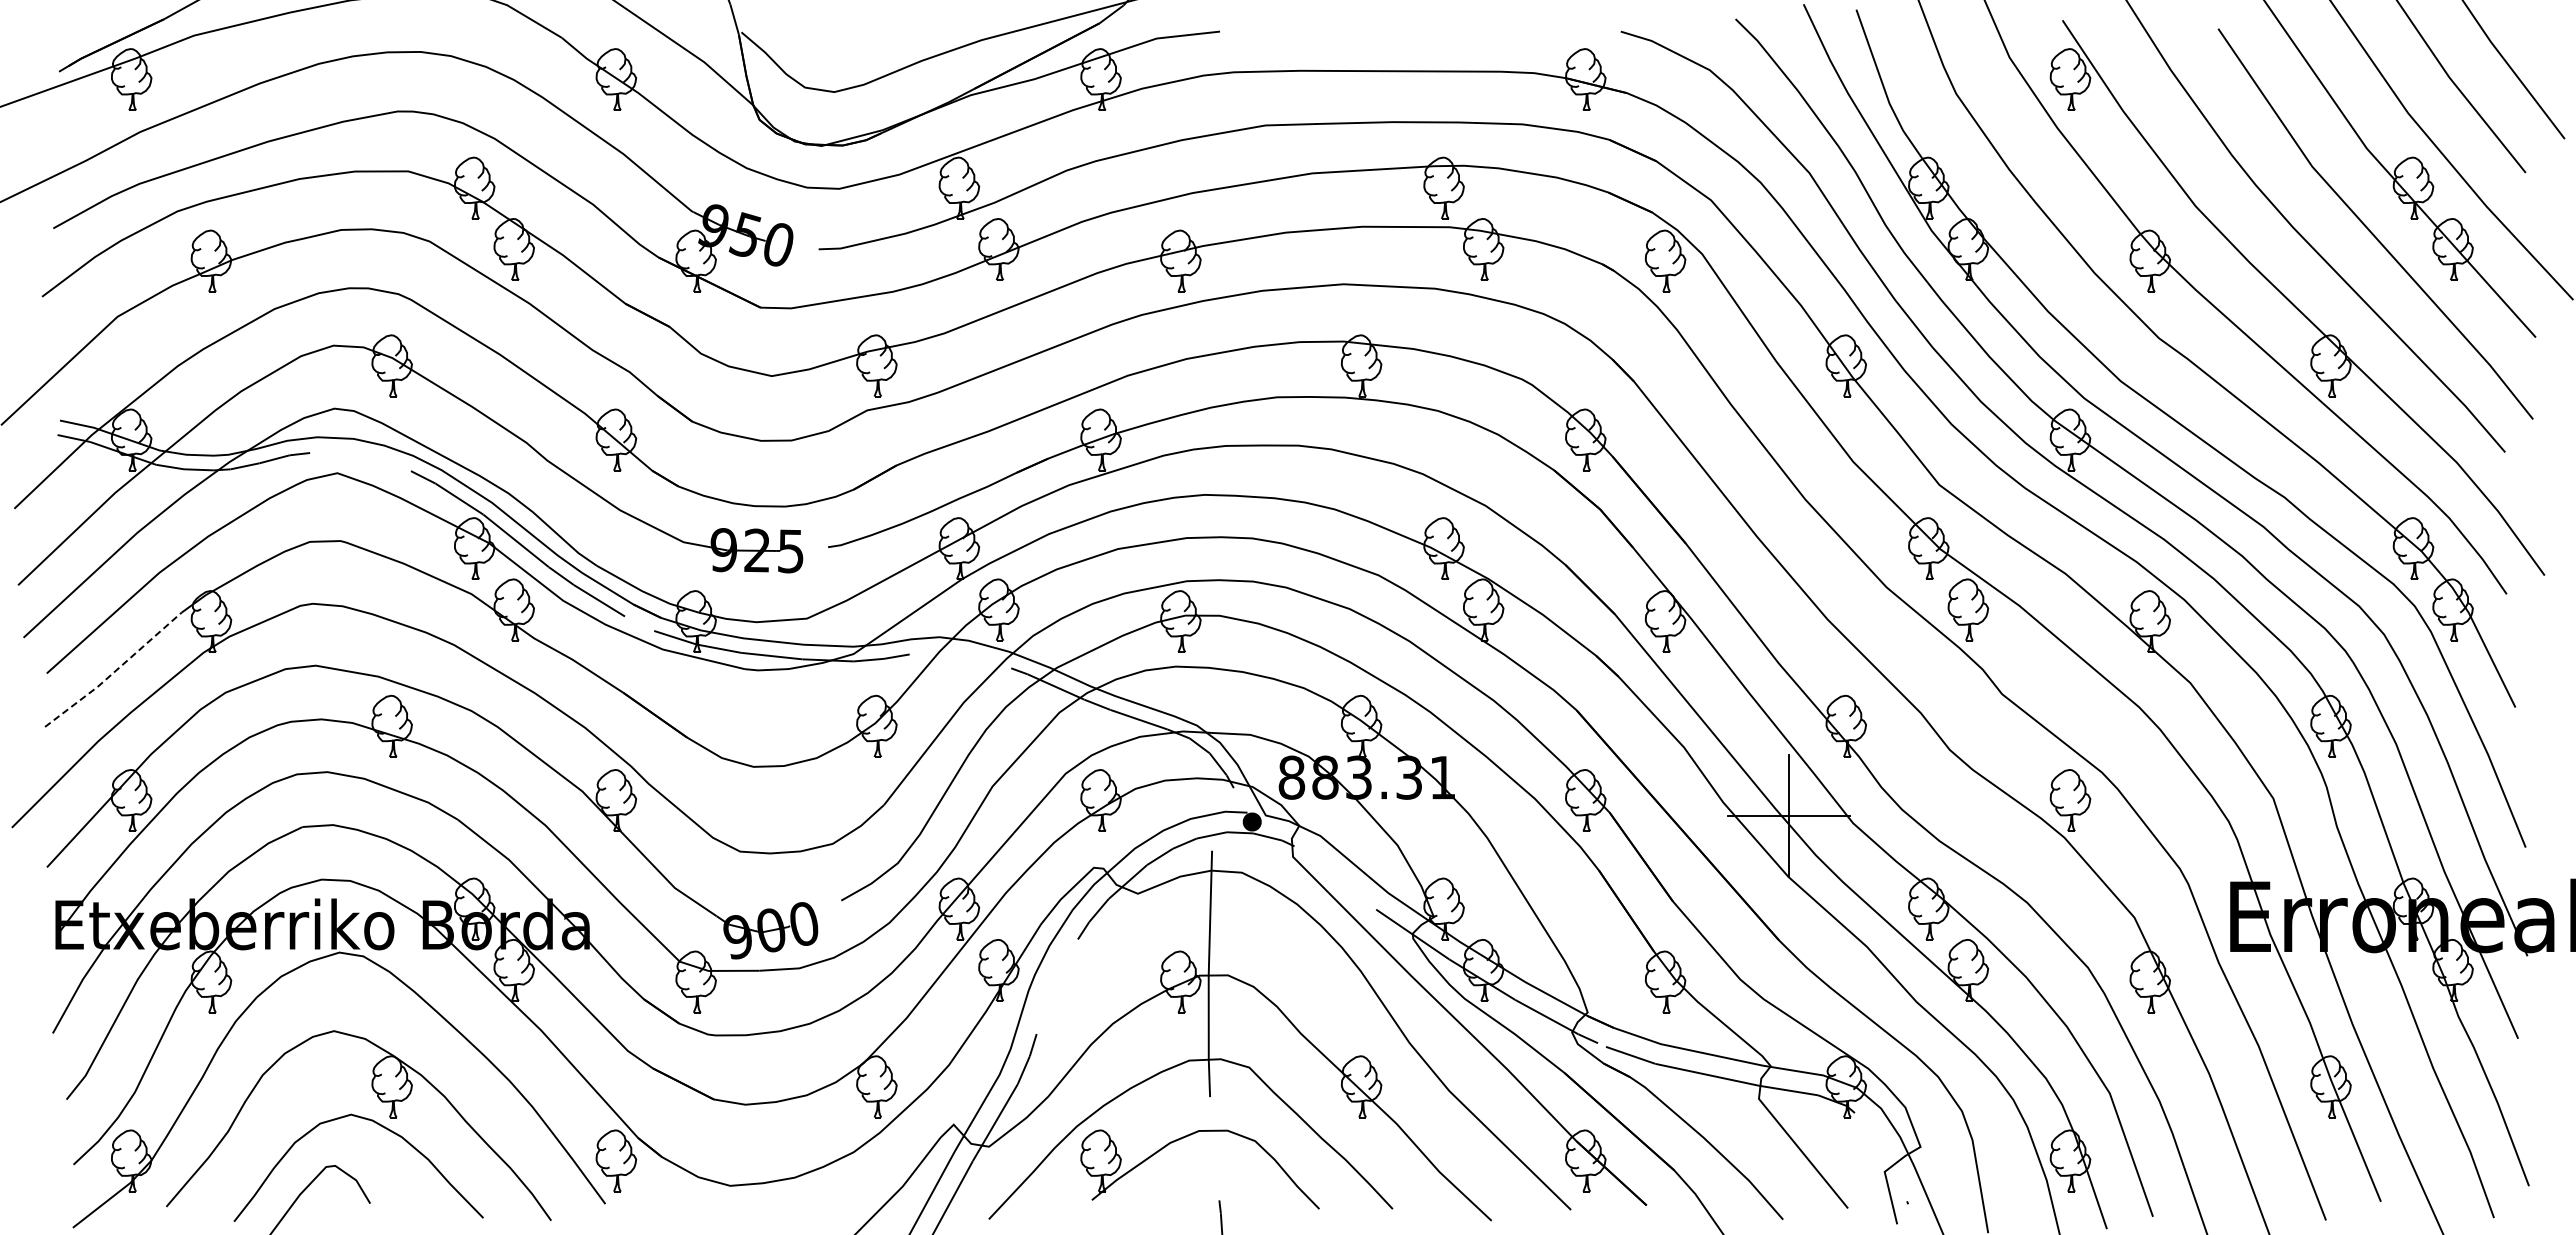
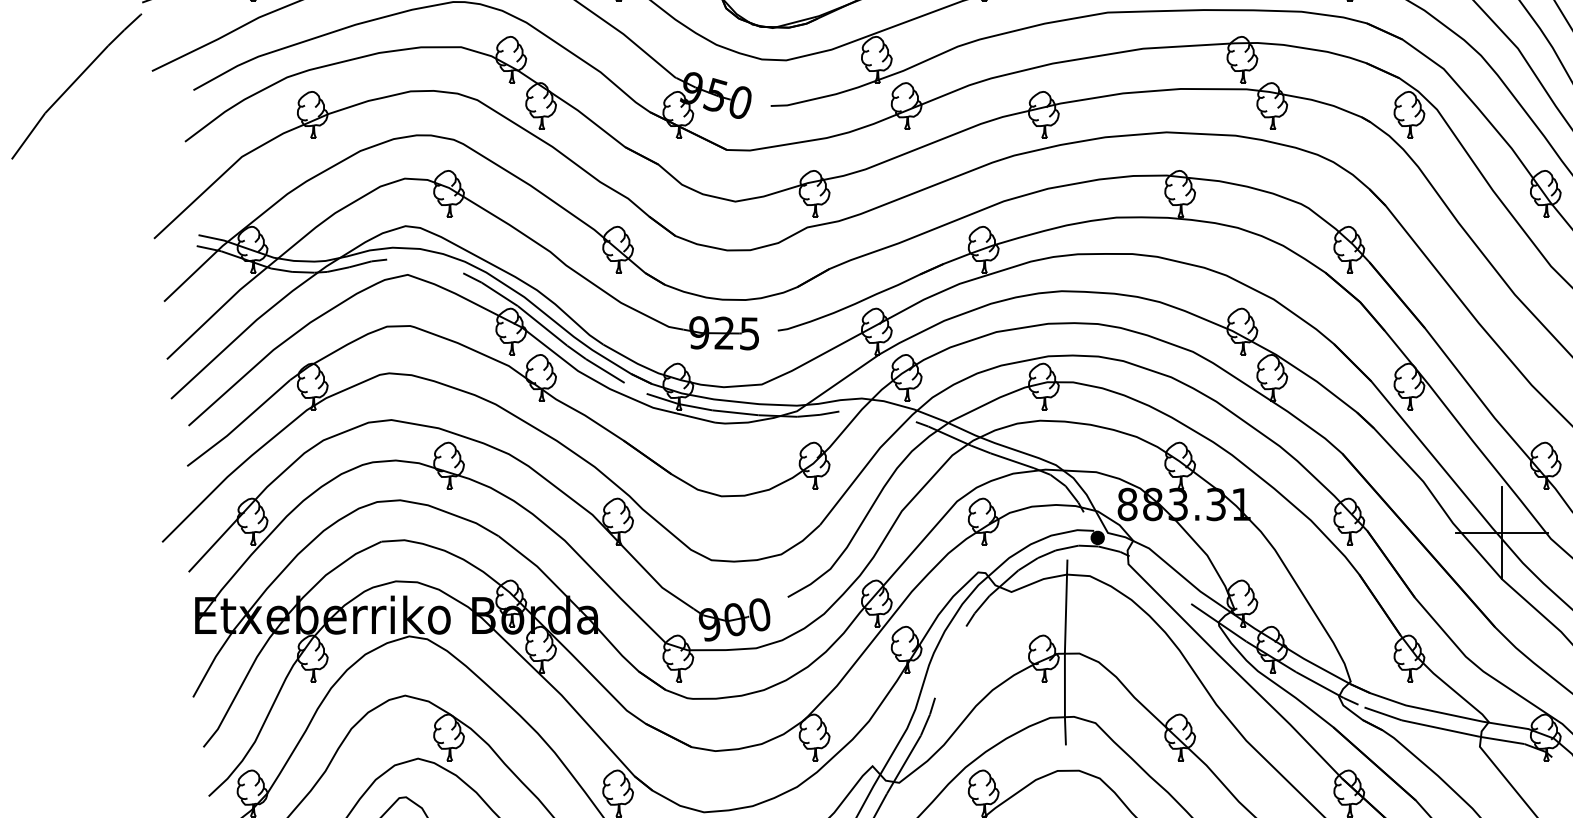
line: (114, 672) -> (239, 425), dashed -> solid

